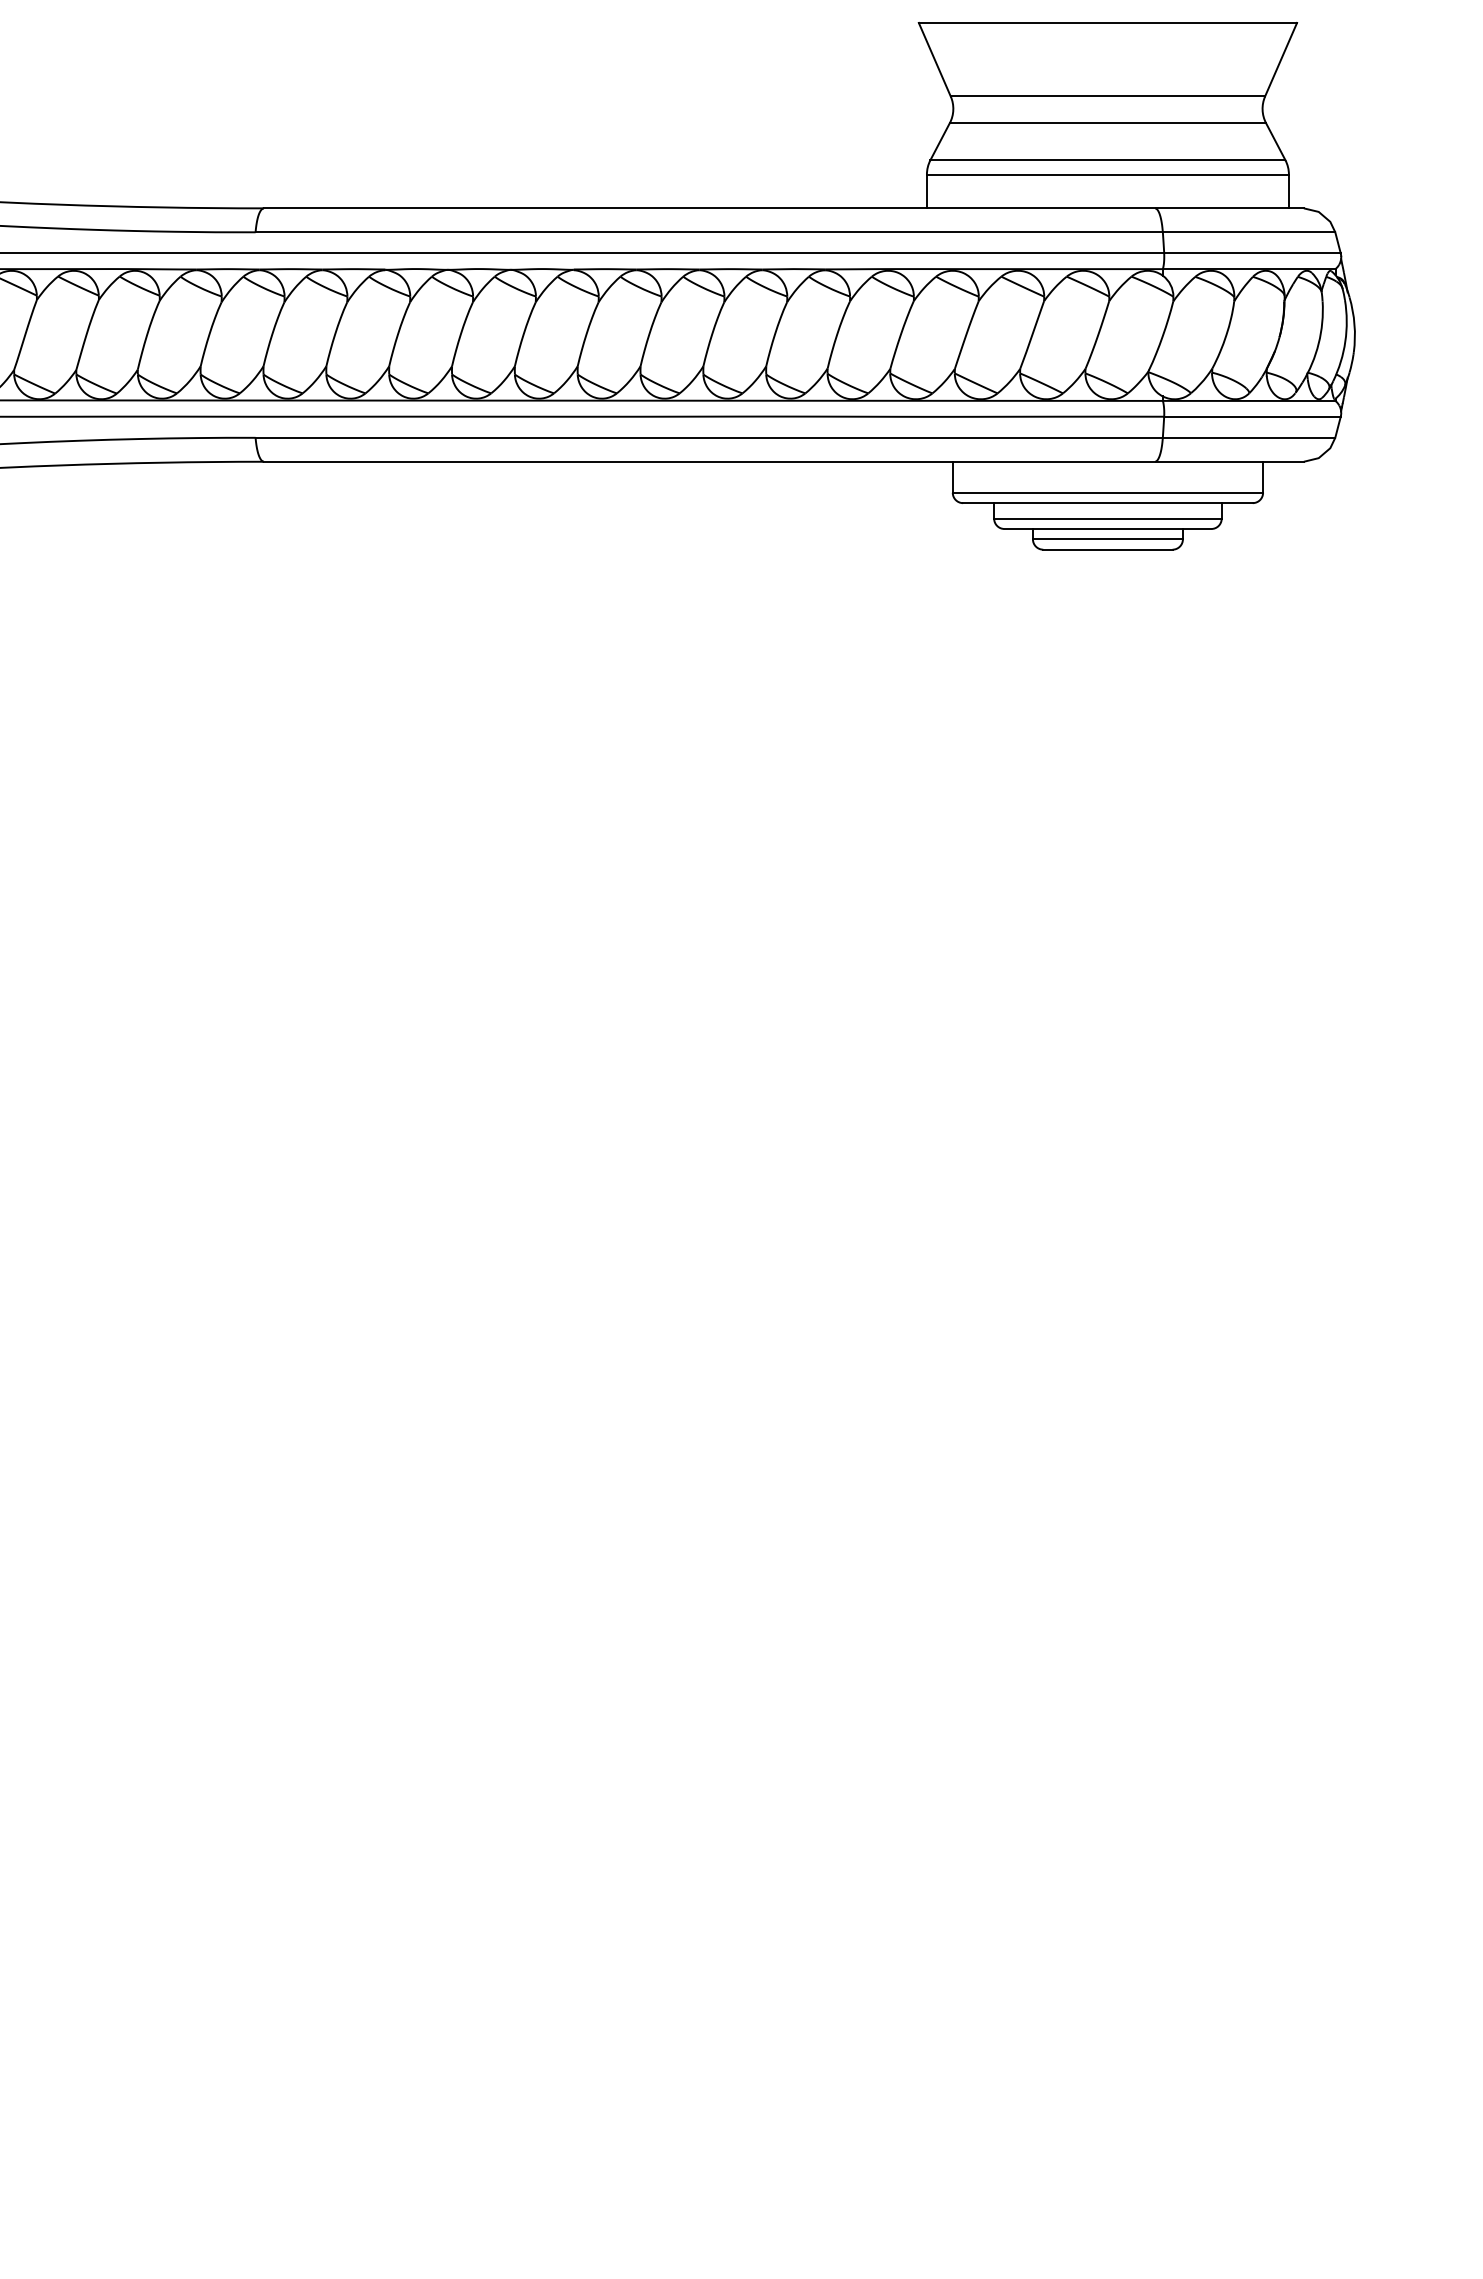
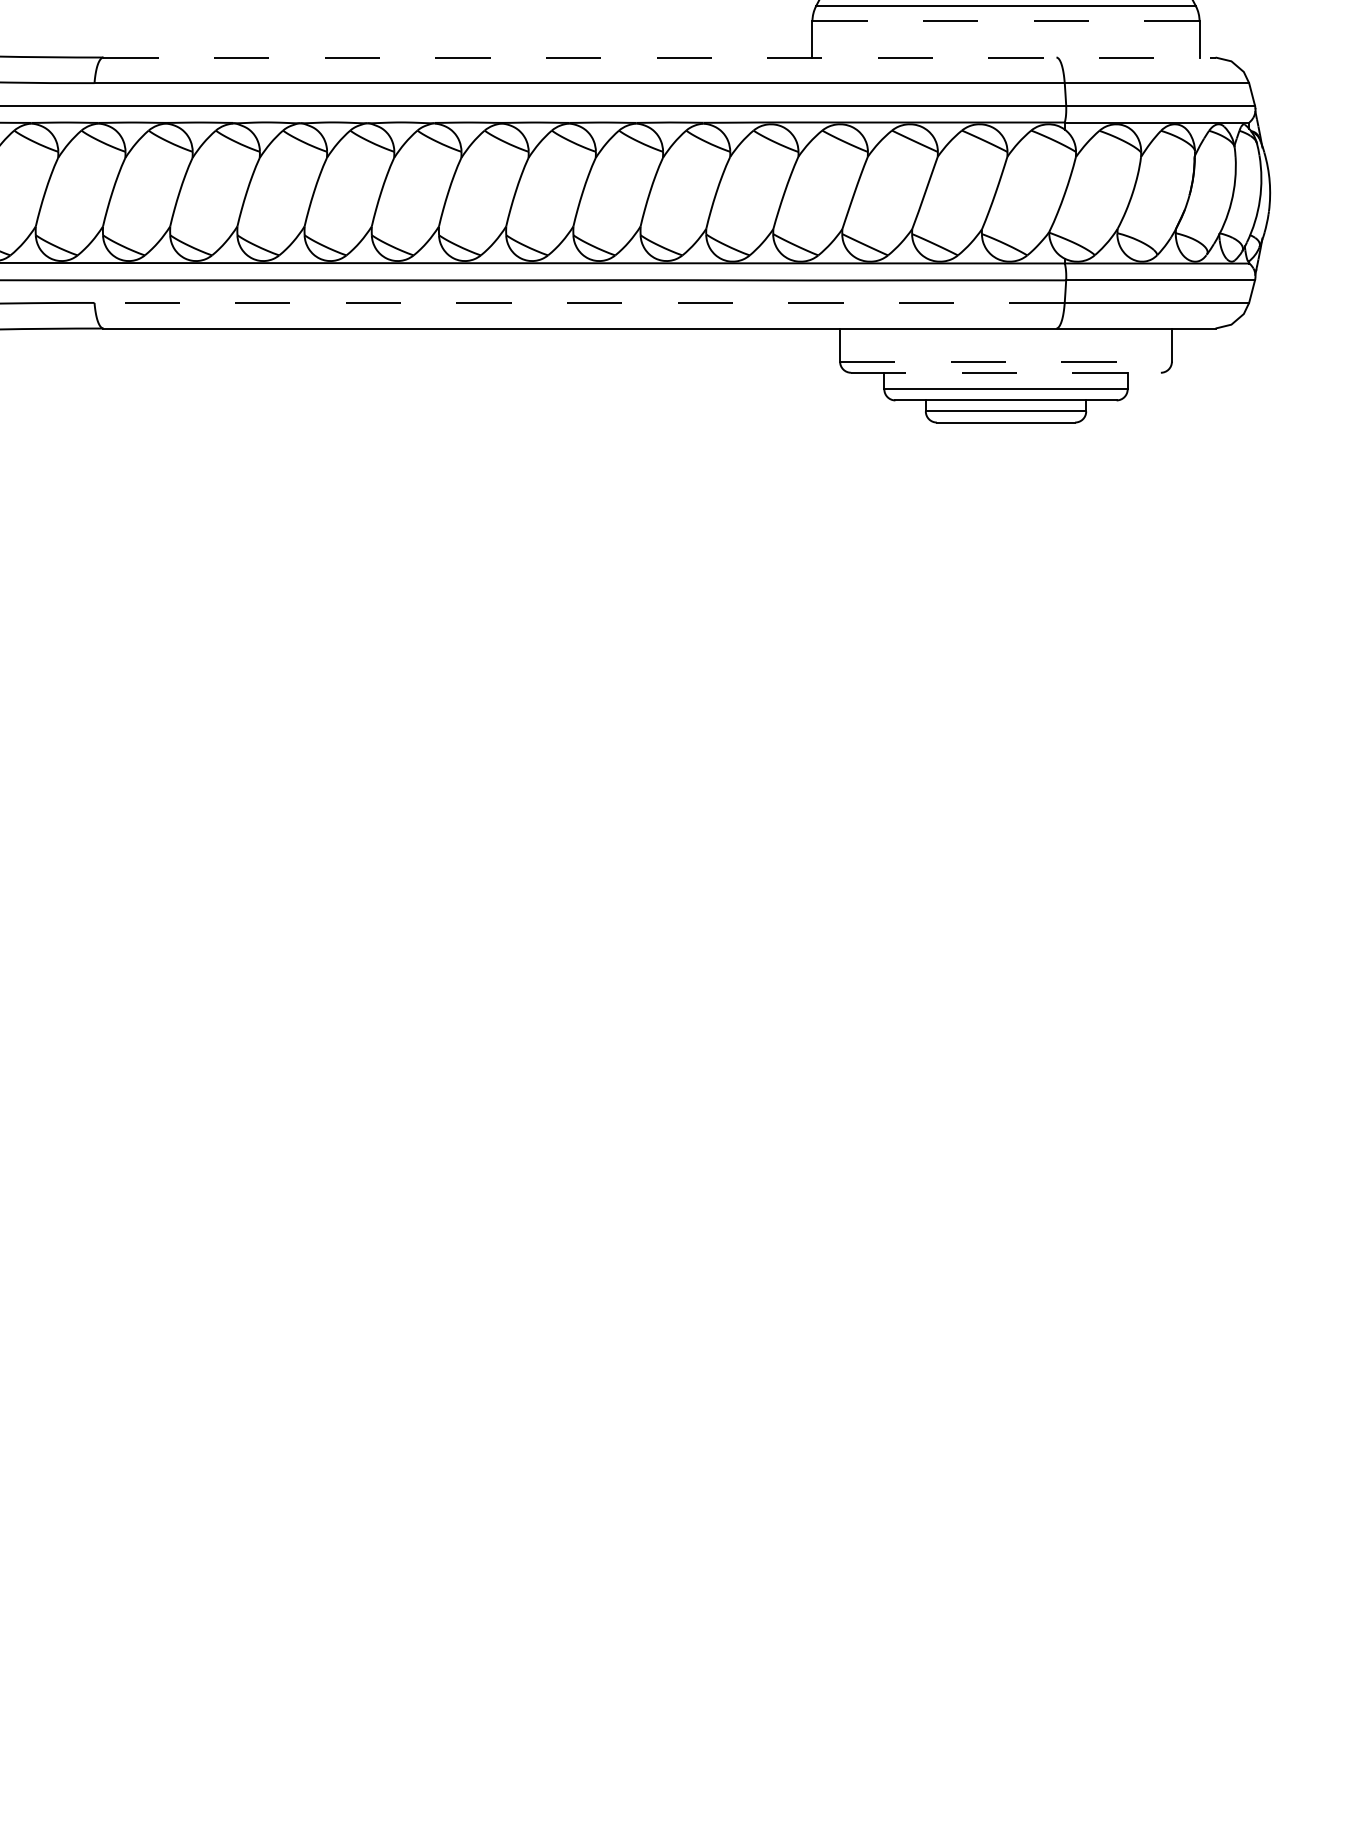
line: (1107, 174) -> (1005, 21), solid -> dashed
line: (783, 208) -> (659, 57), solid -> dashed
line: (709, 437) -> (579, 302), solid -> dashed
line: (1108, 492) -> (1006, 361), solid -> dashed
line: (1107, 503) -> (1005, 373), solid -> dashed

